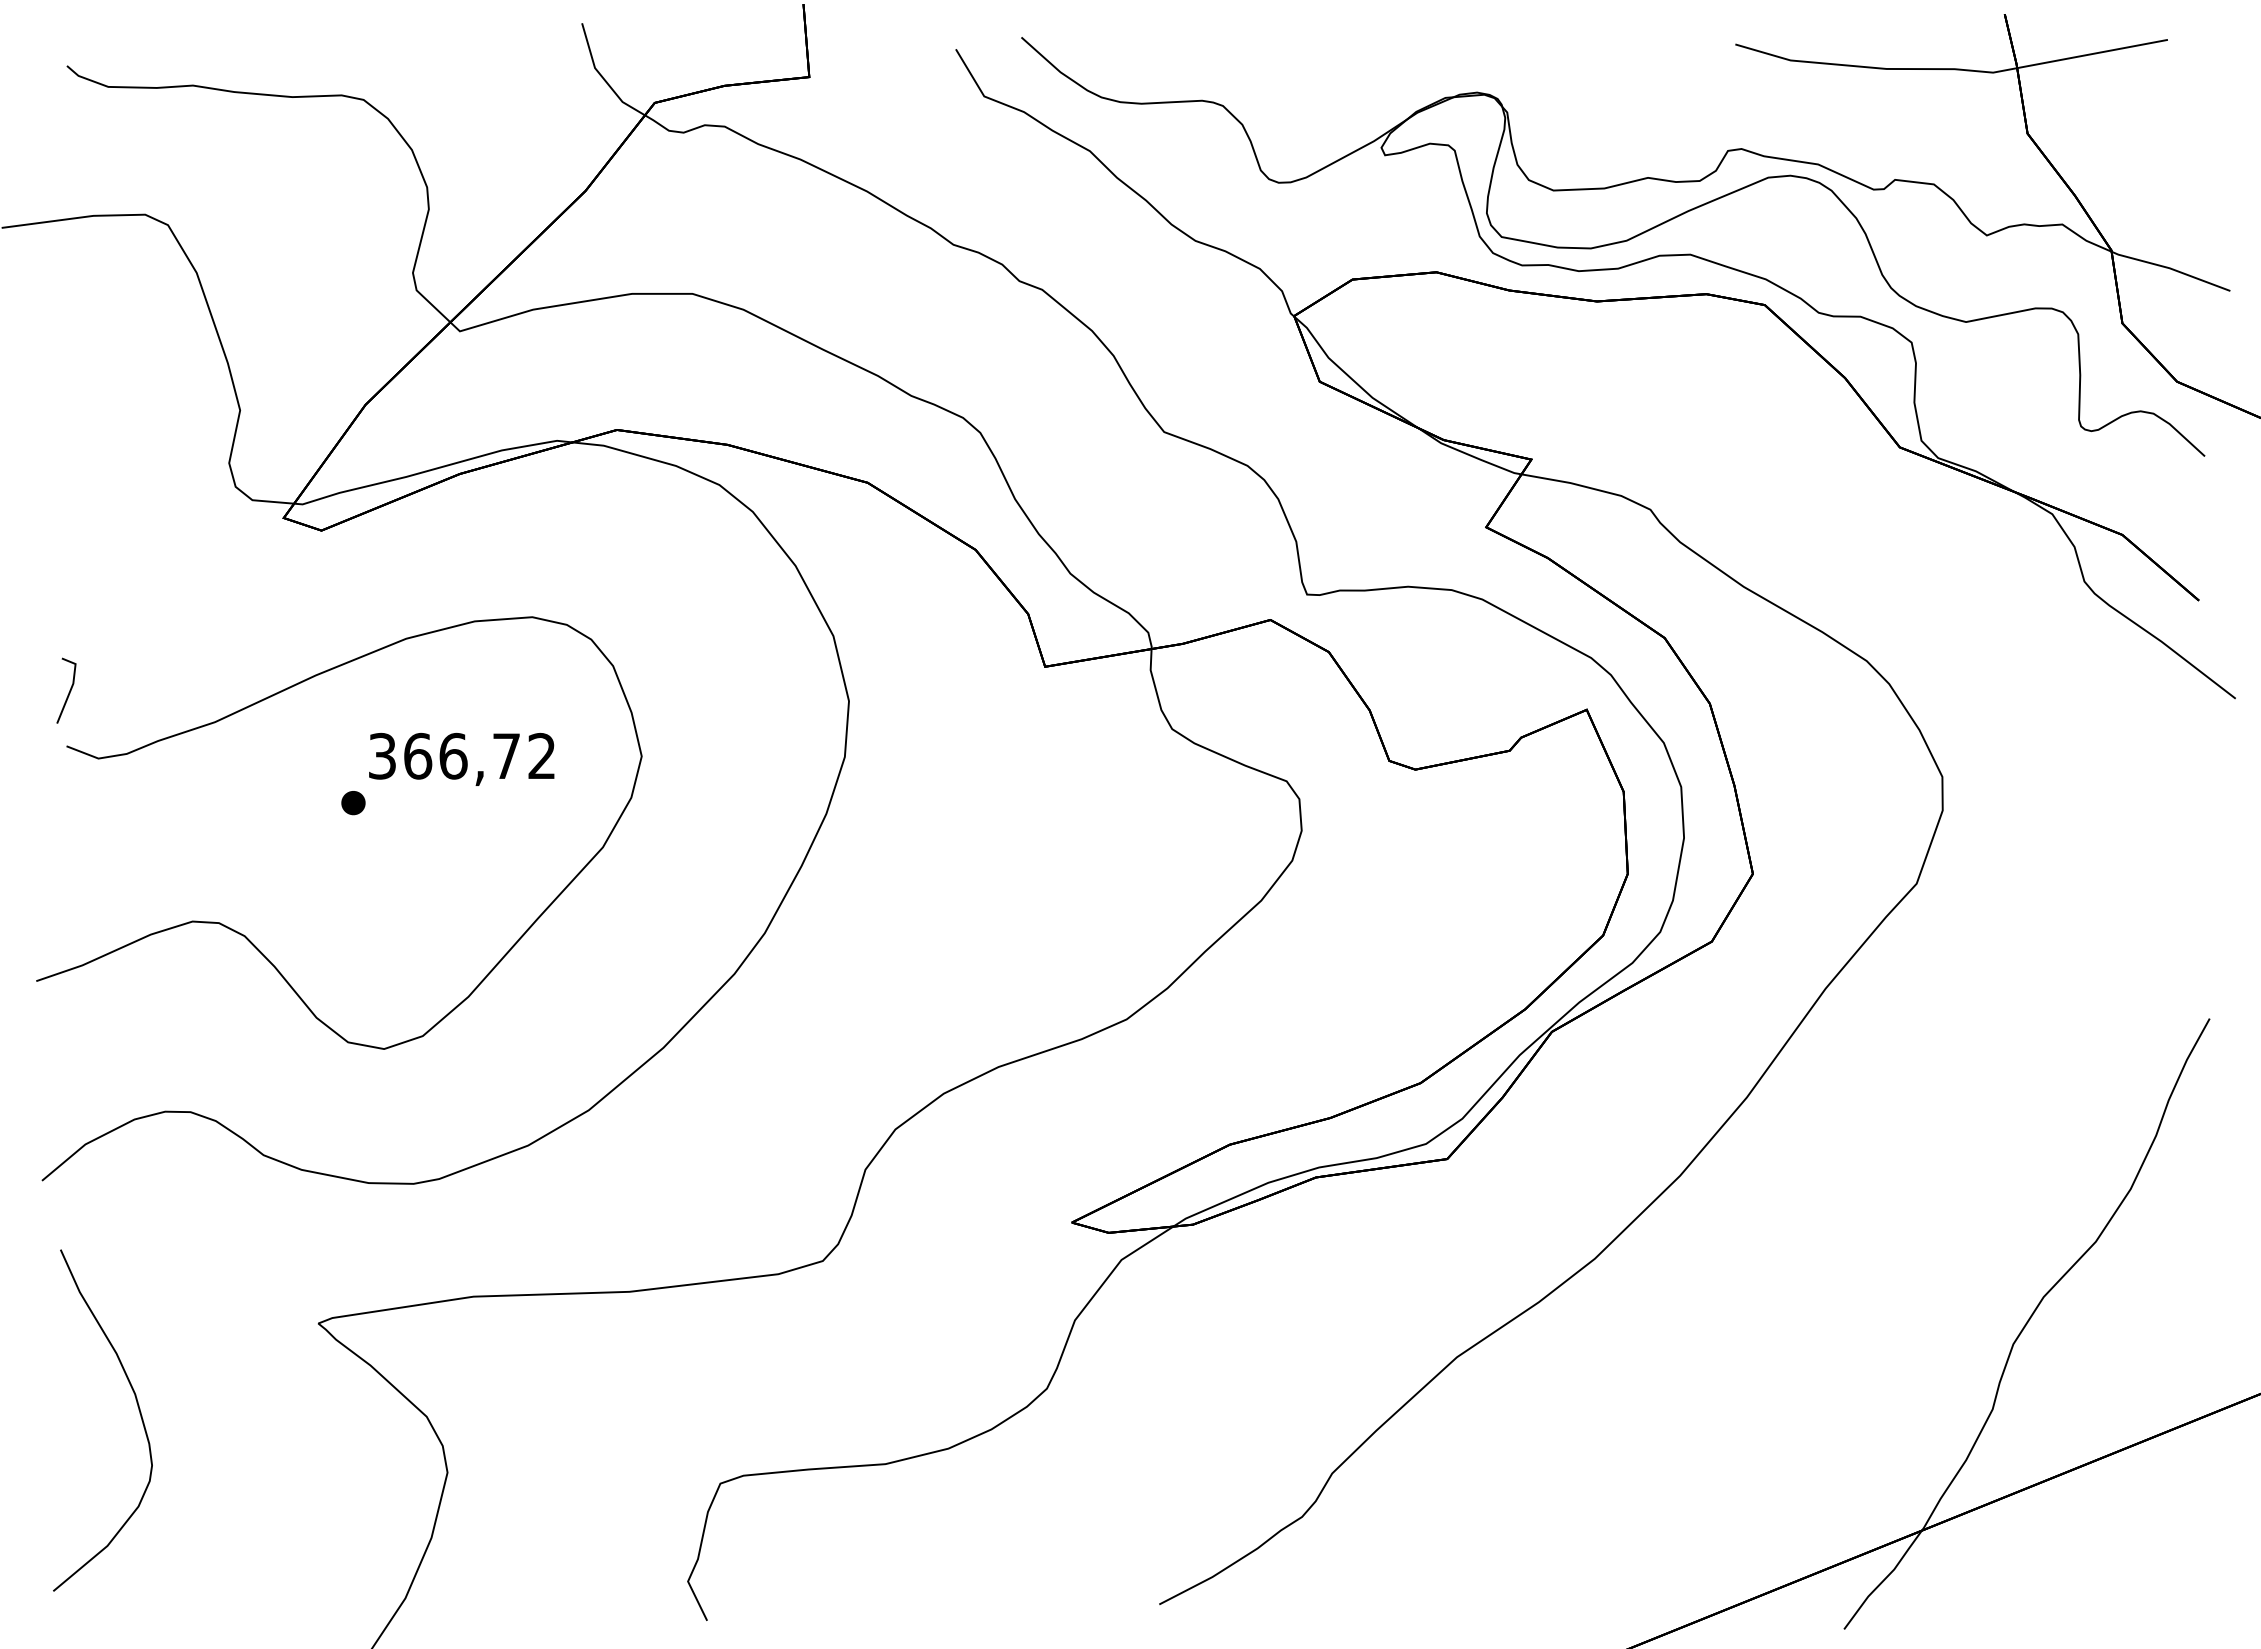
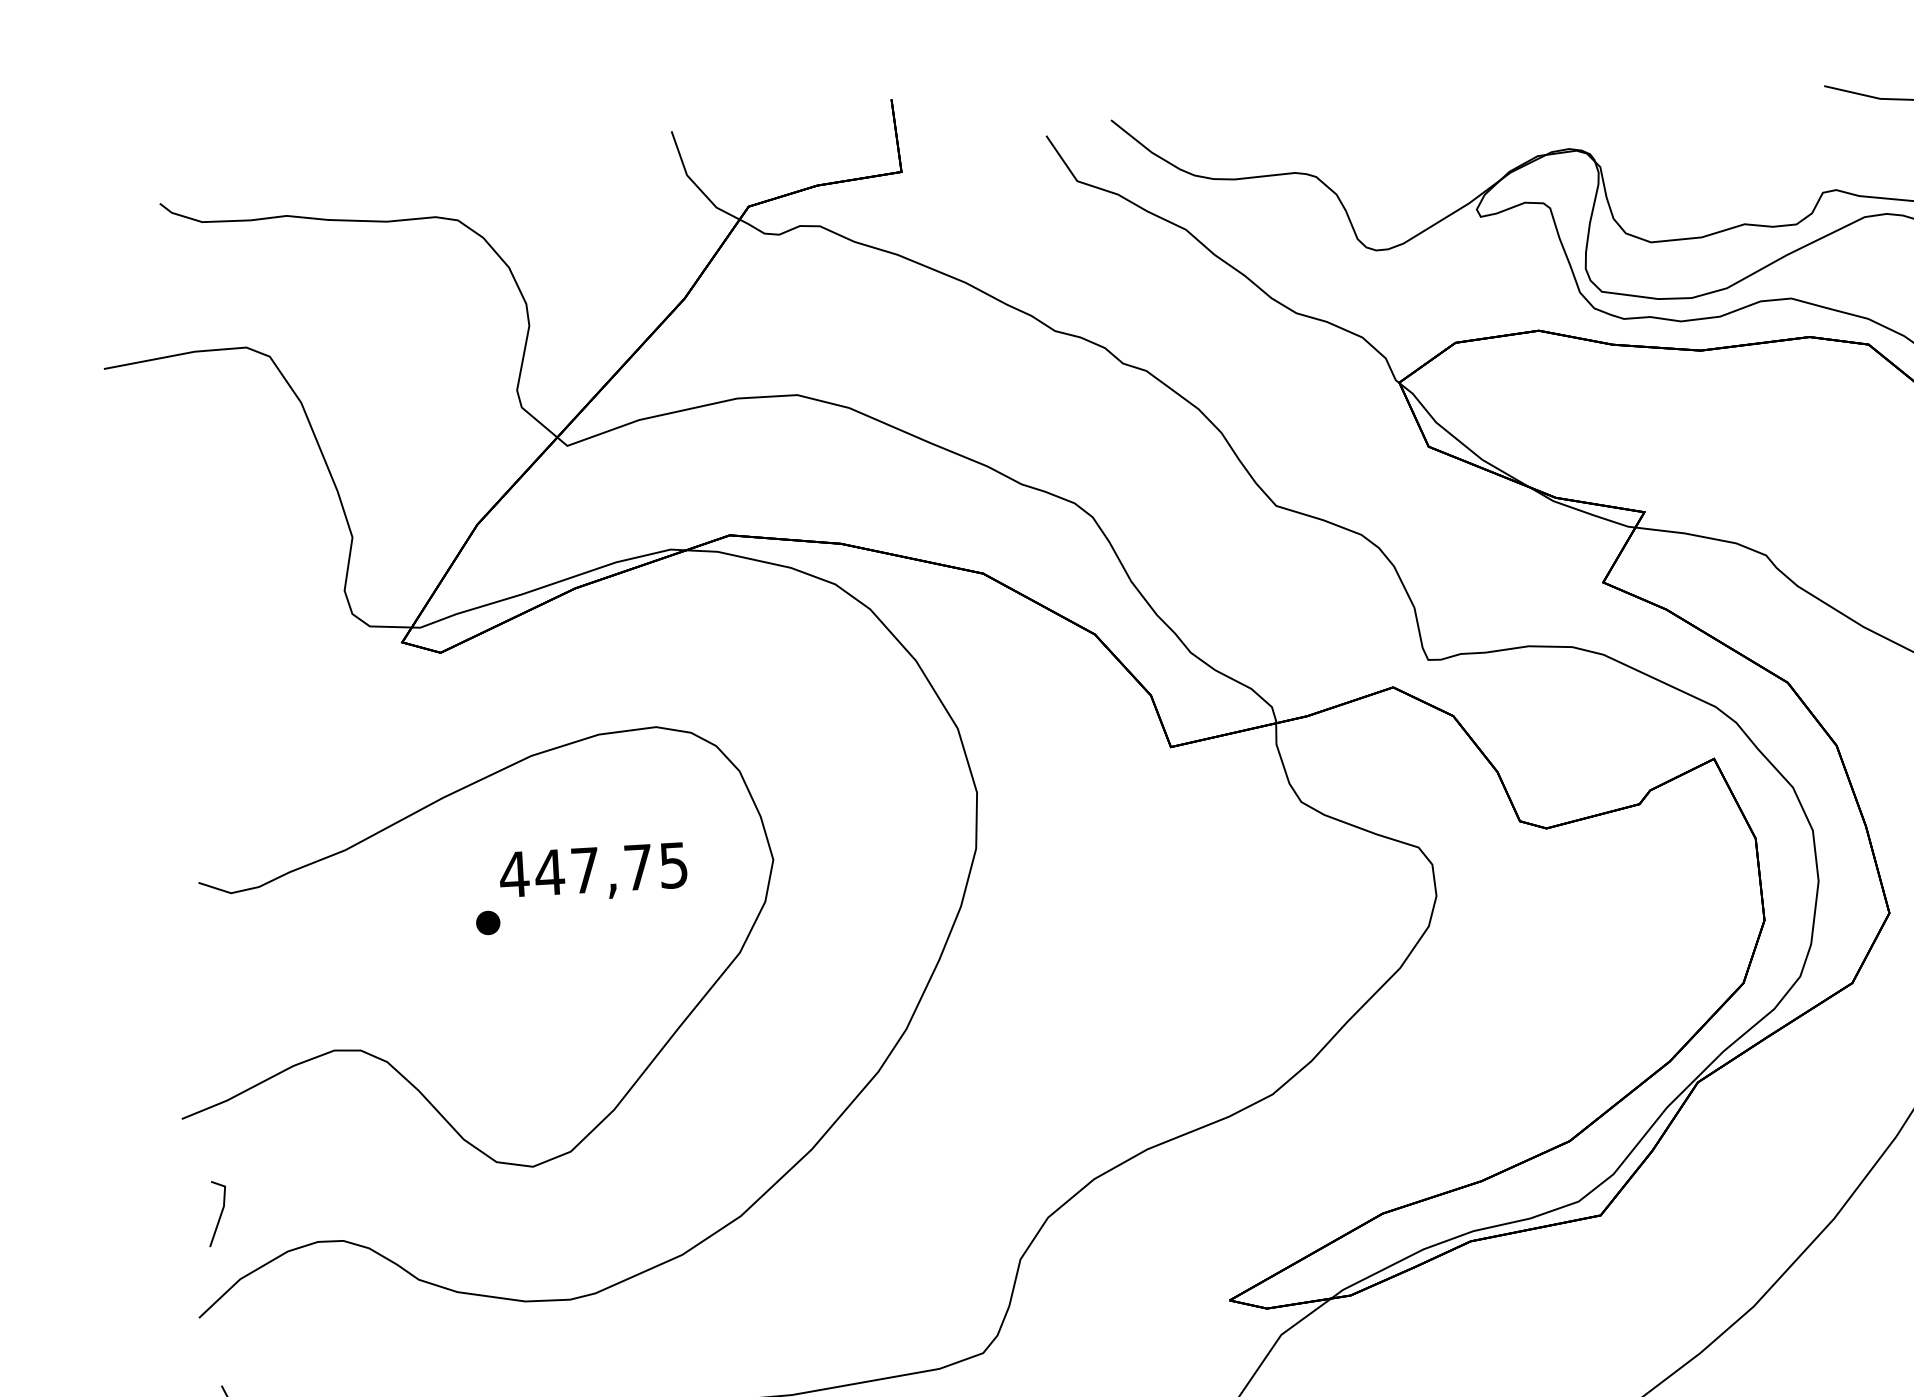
line: (68, 692) -> (219, 1215), moved
text: (461, 755) -> (593, 869), 366,72 -> 447,75

